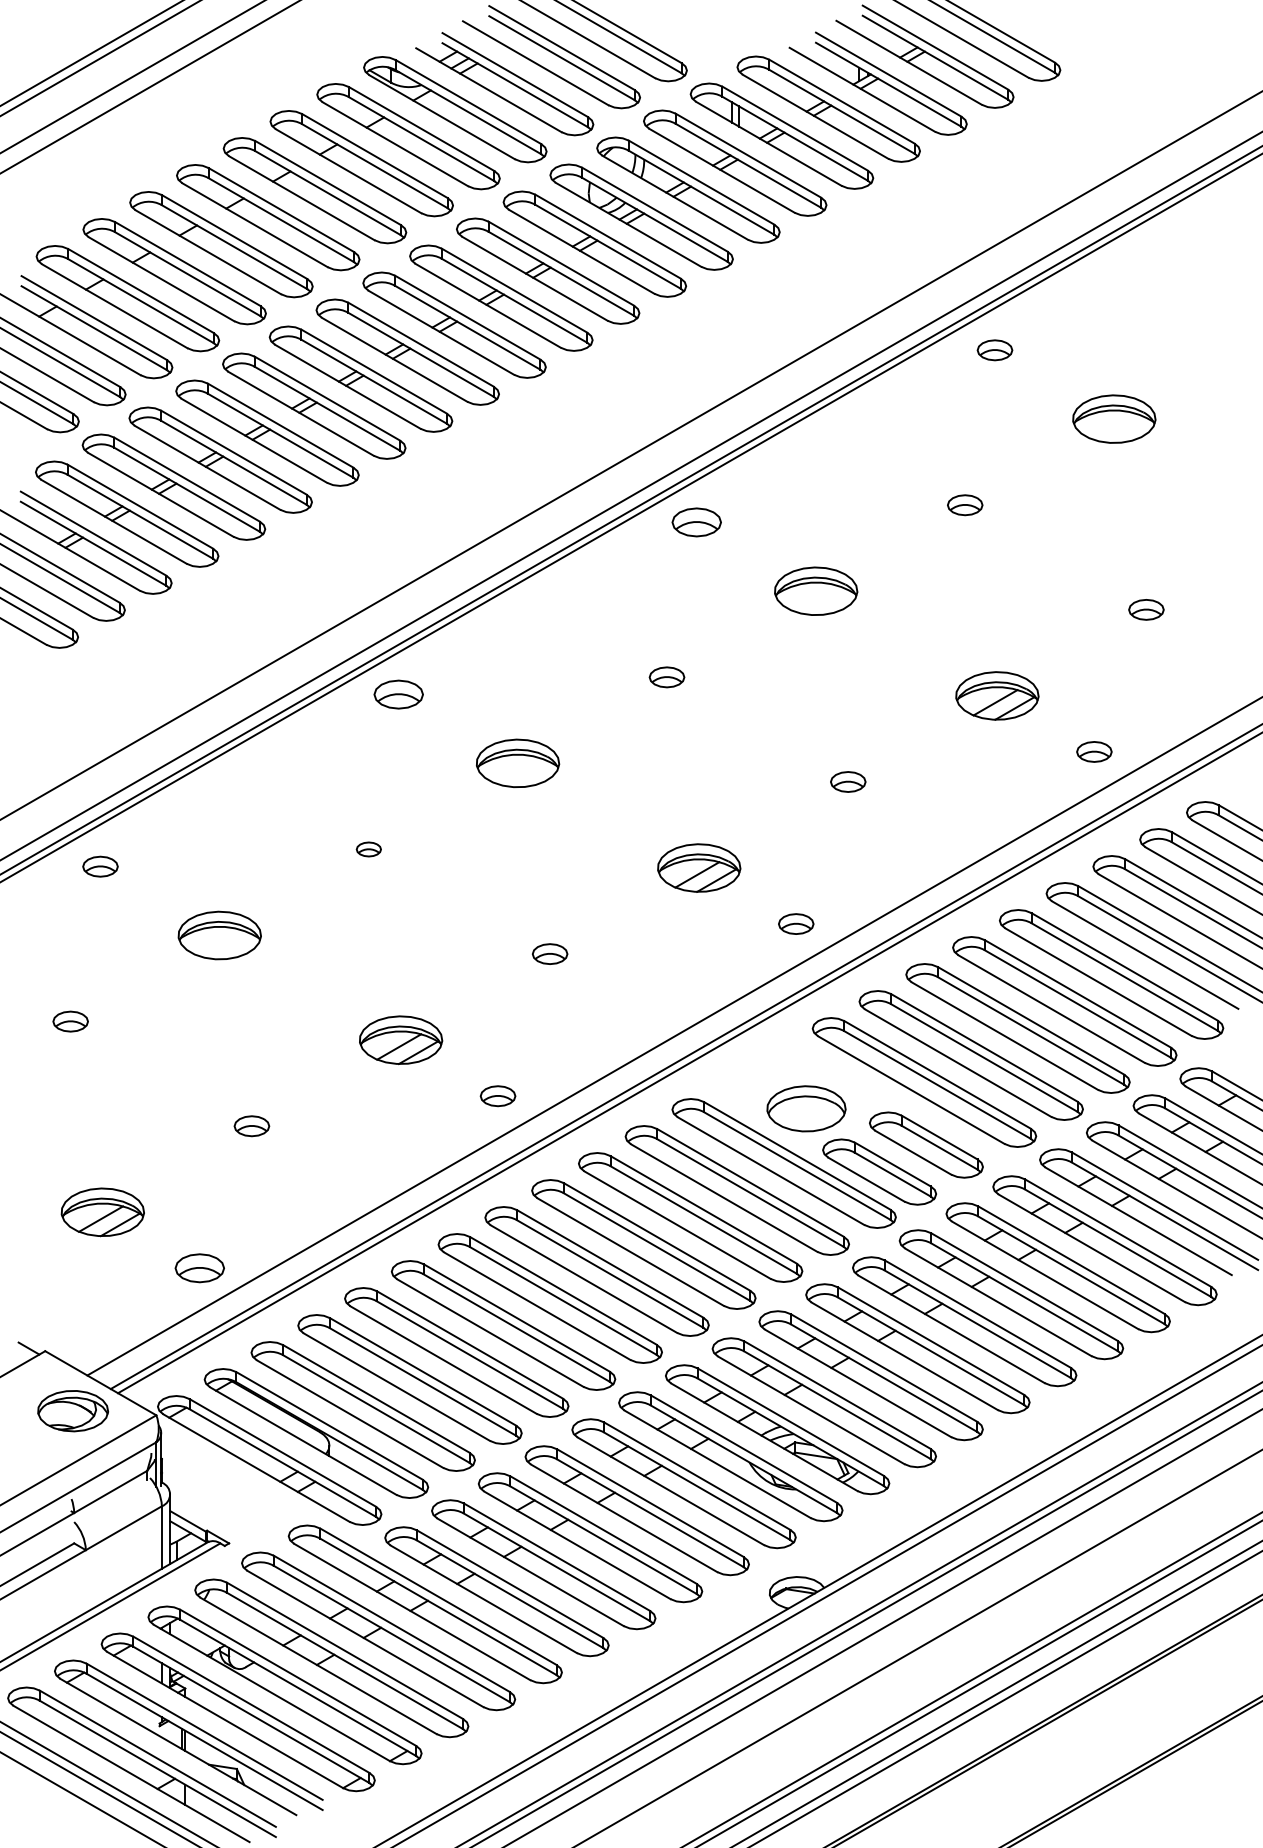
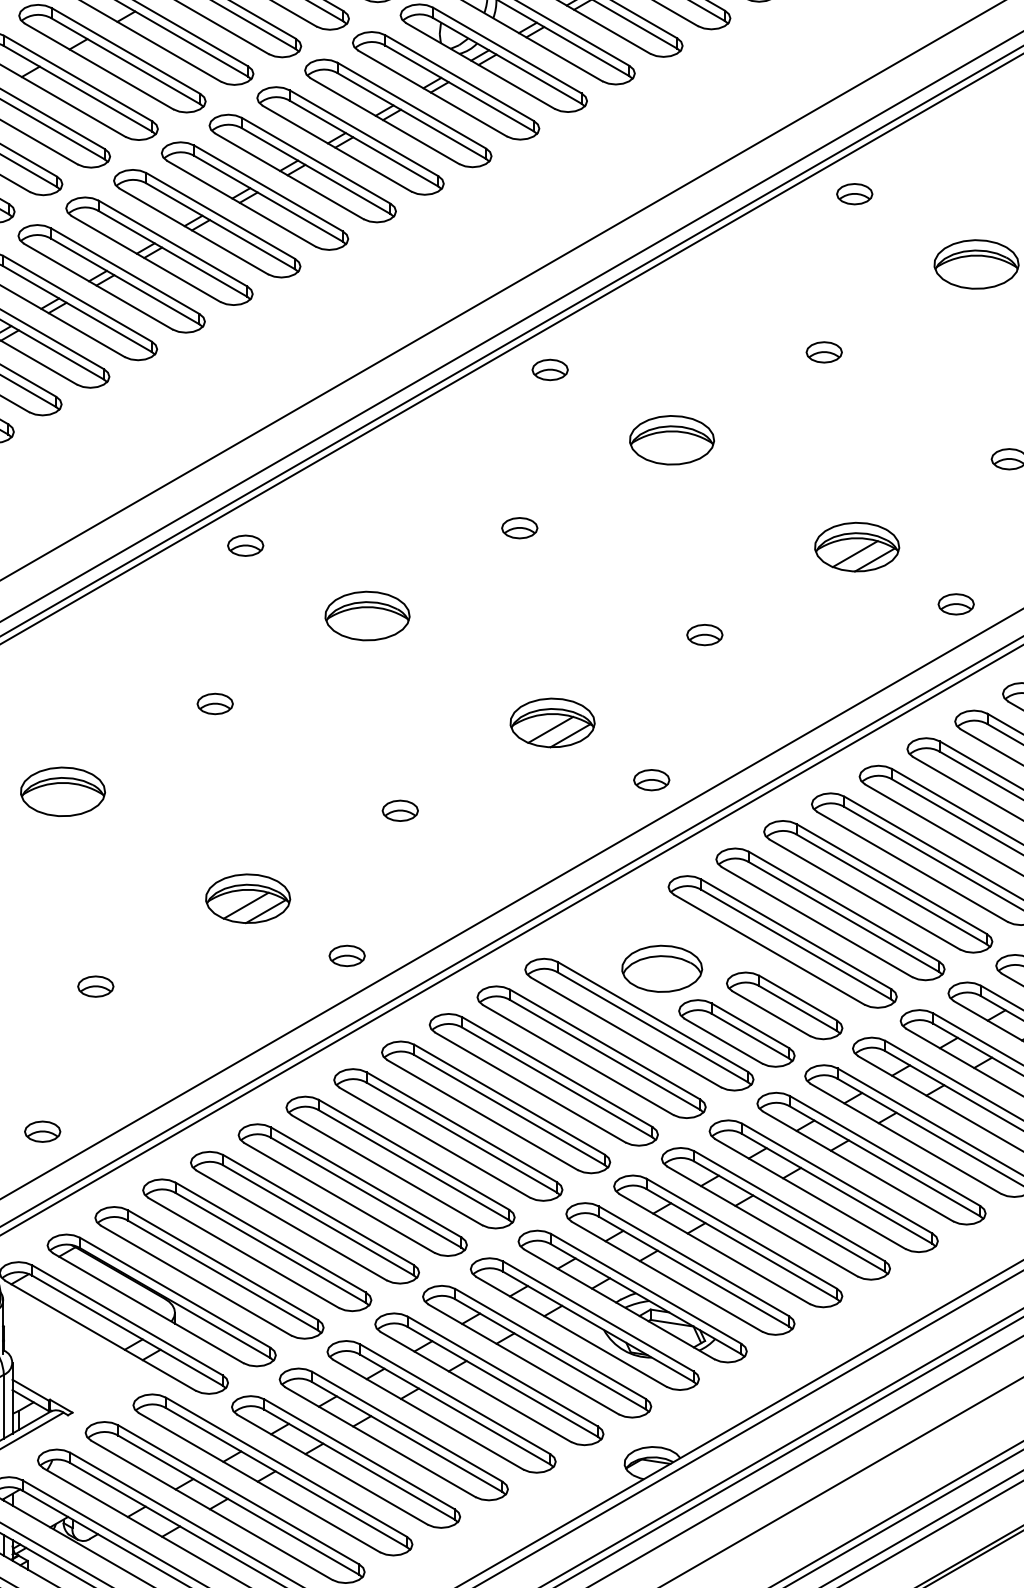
part: (696, 522) -> (549, 370), size x0.71
part: (398, 694) -> (245, 545), size x0.71
part: (368, 849) -> (214, 703), size x1.43
part: (199, 1268) -> (42, 1131), size x0.71

